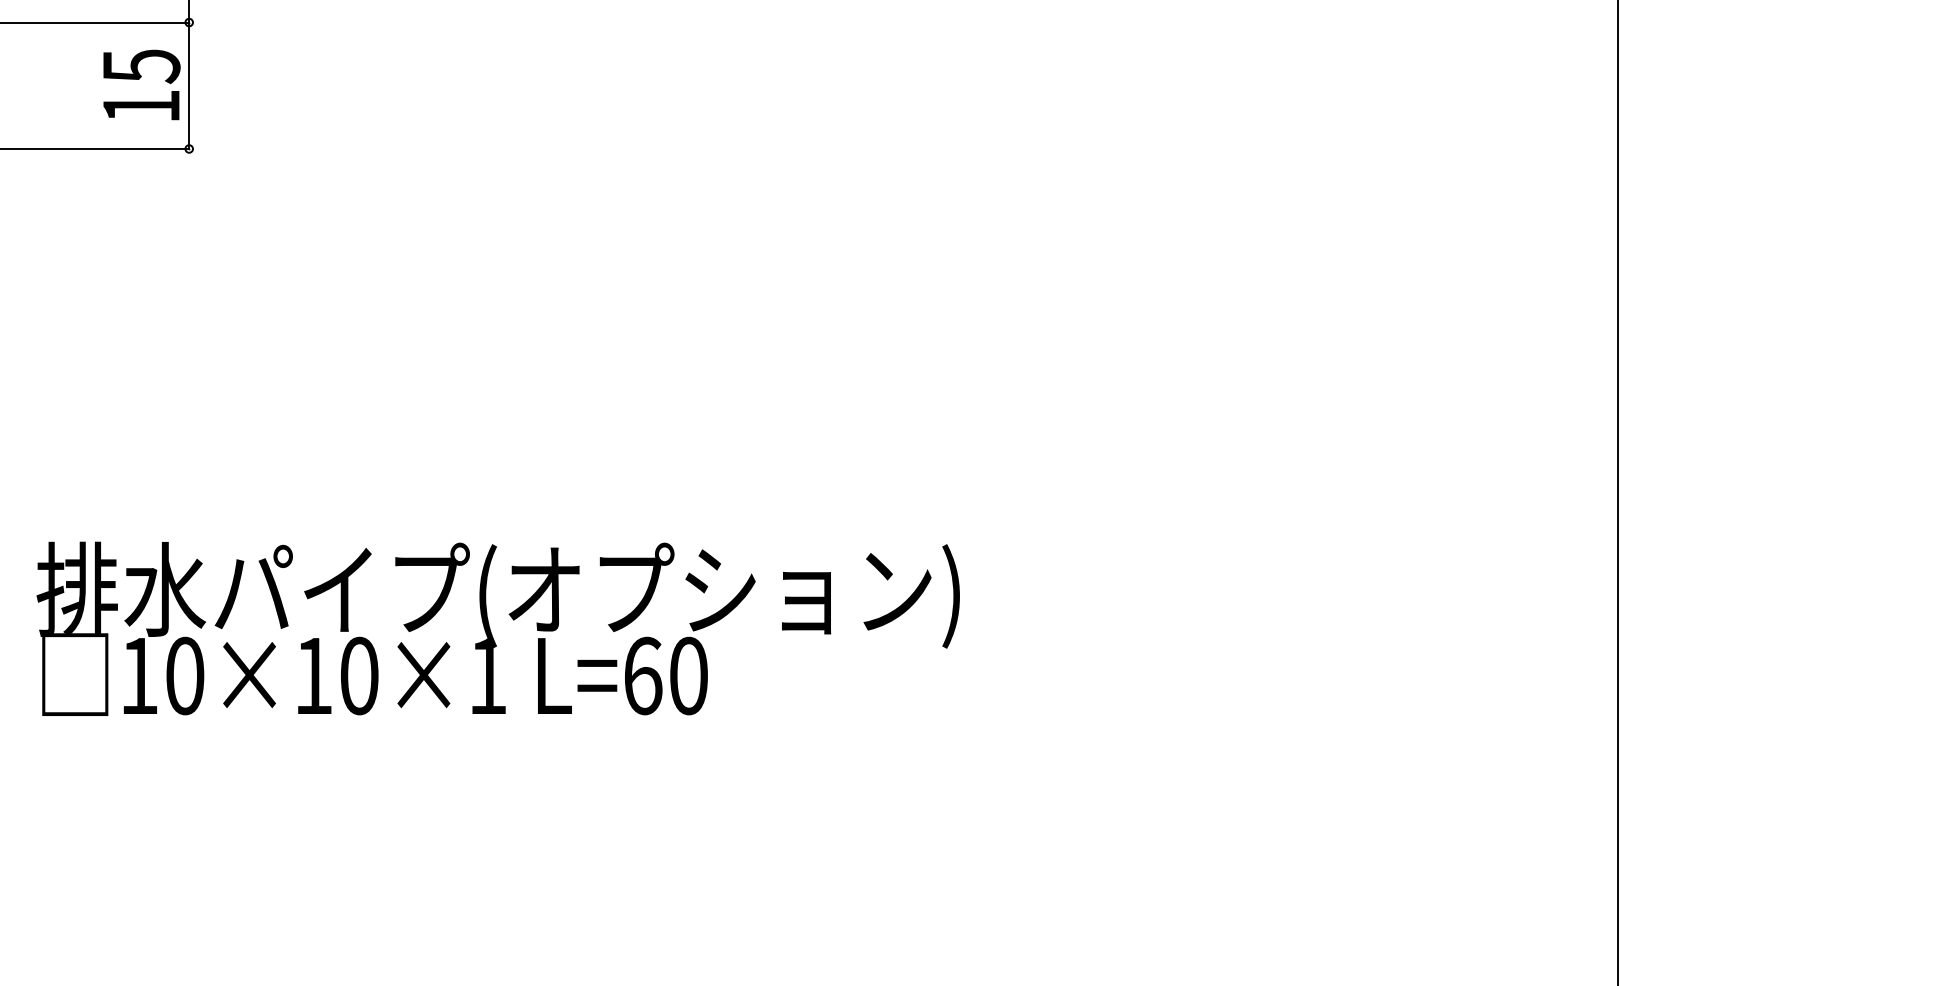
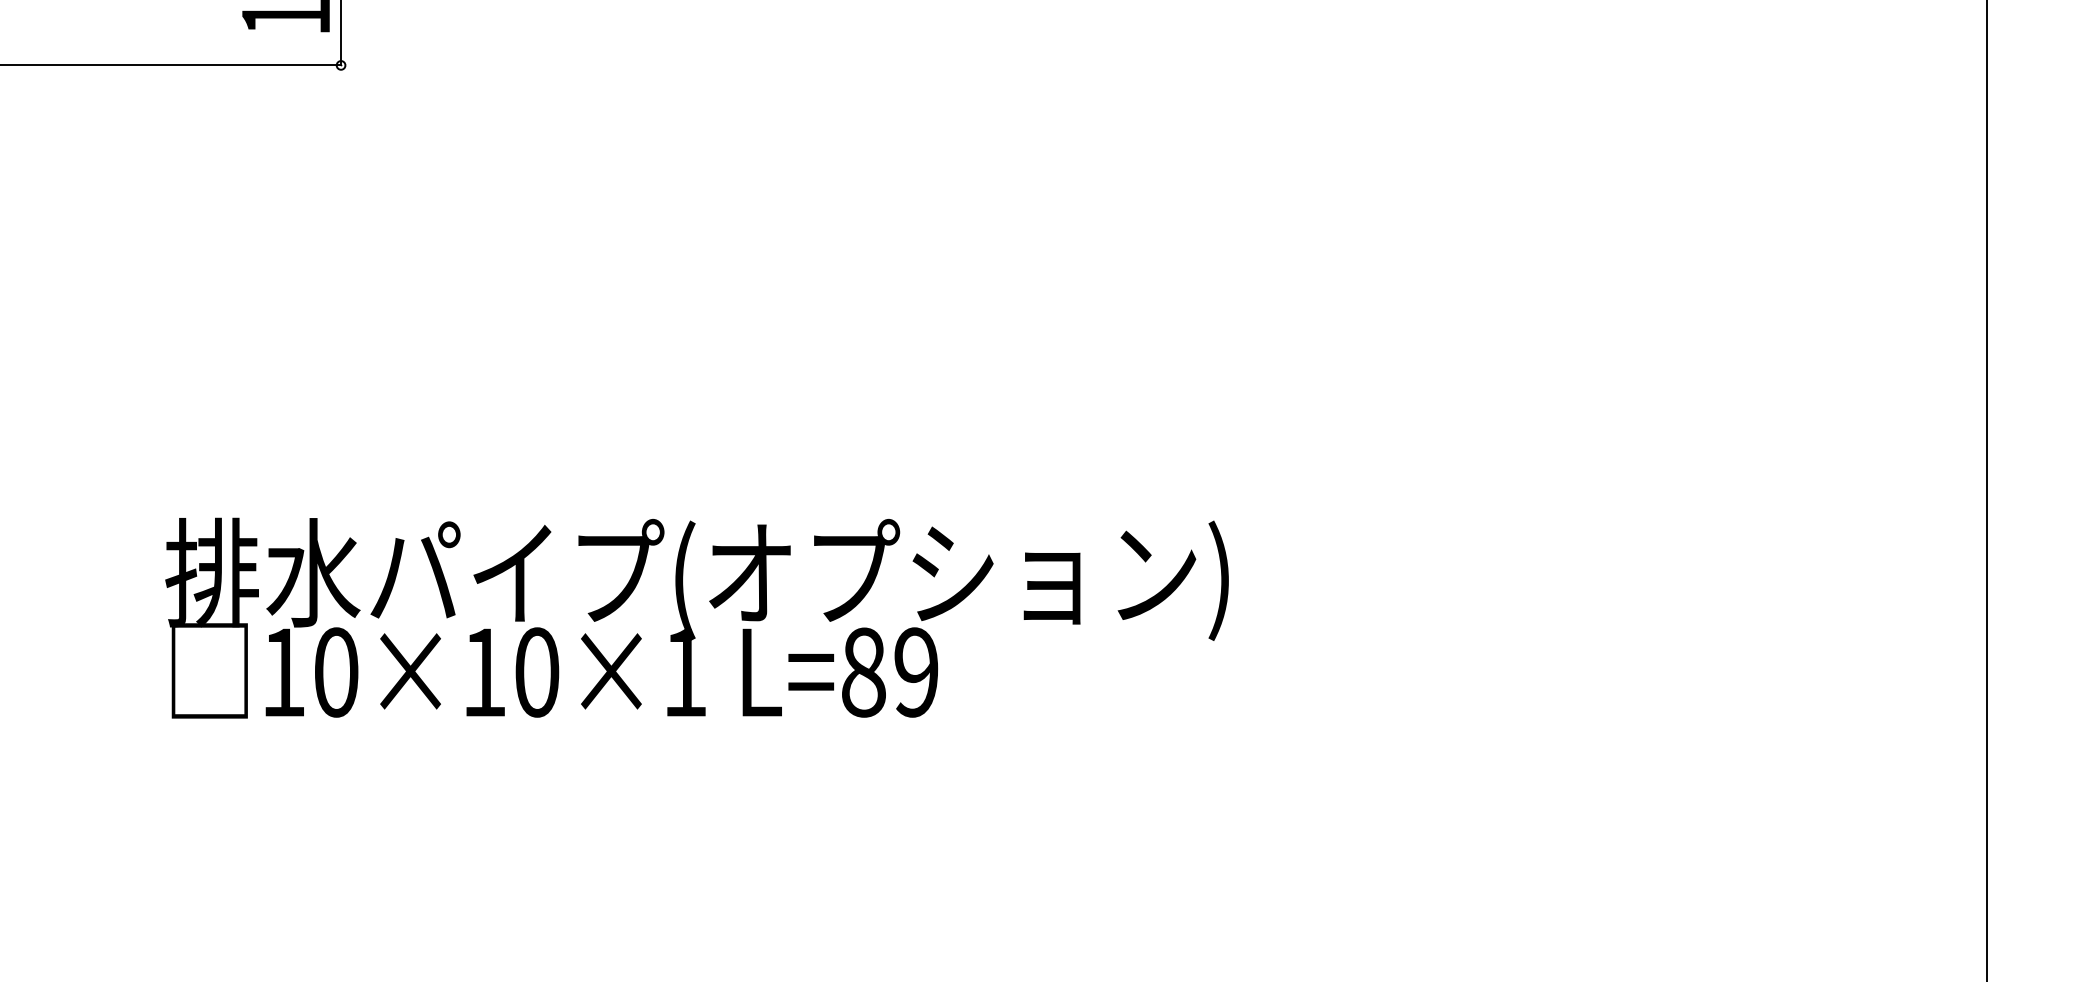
text: (665, 675) -> (889, 671), L=60 -> L=89

